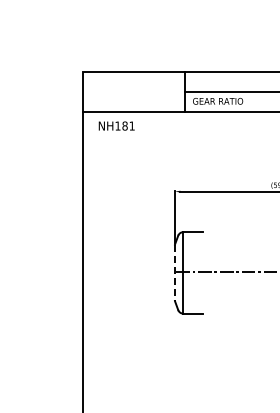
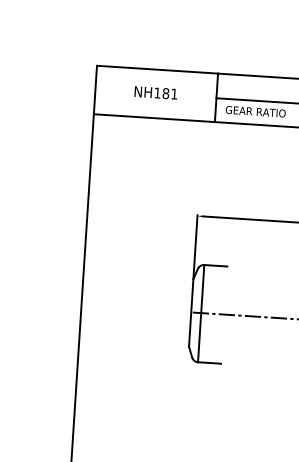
text: (116, 125) -> (155, 92), moved
line: (175, 273) -> (191, 313), dashed -> solid

